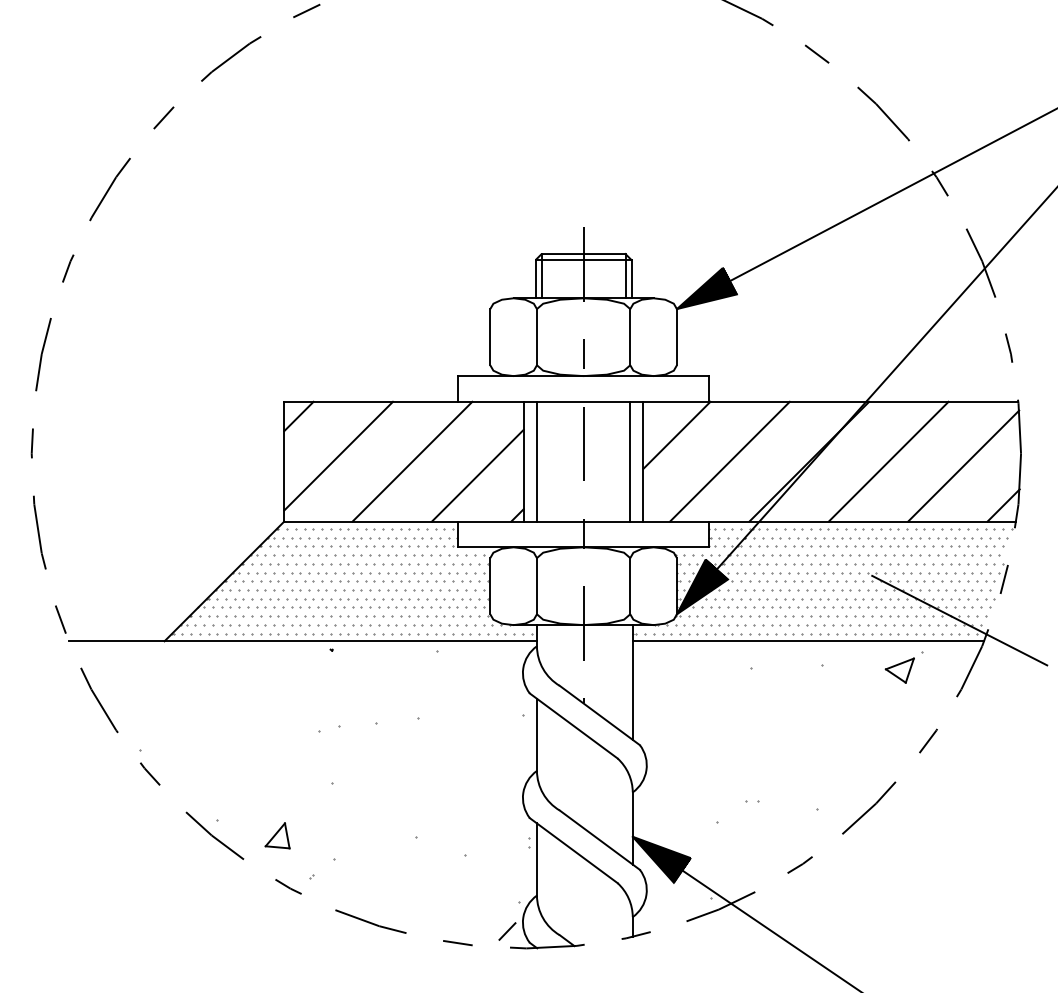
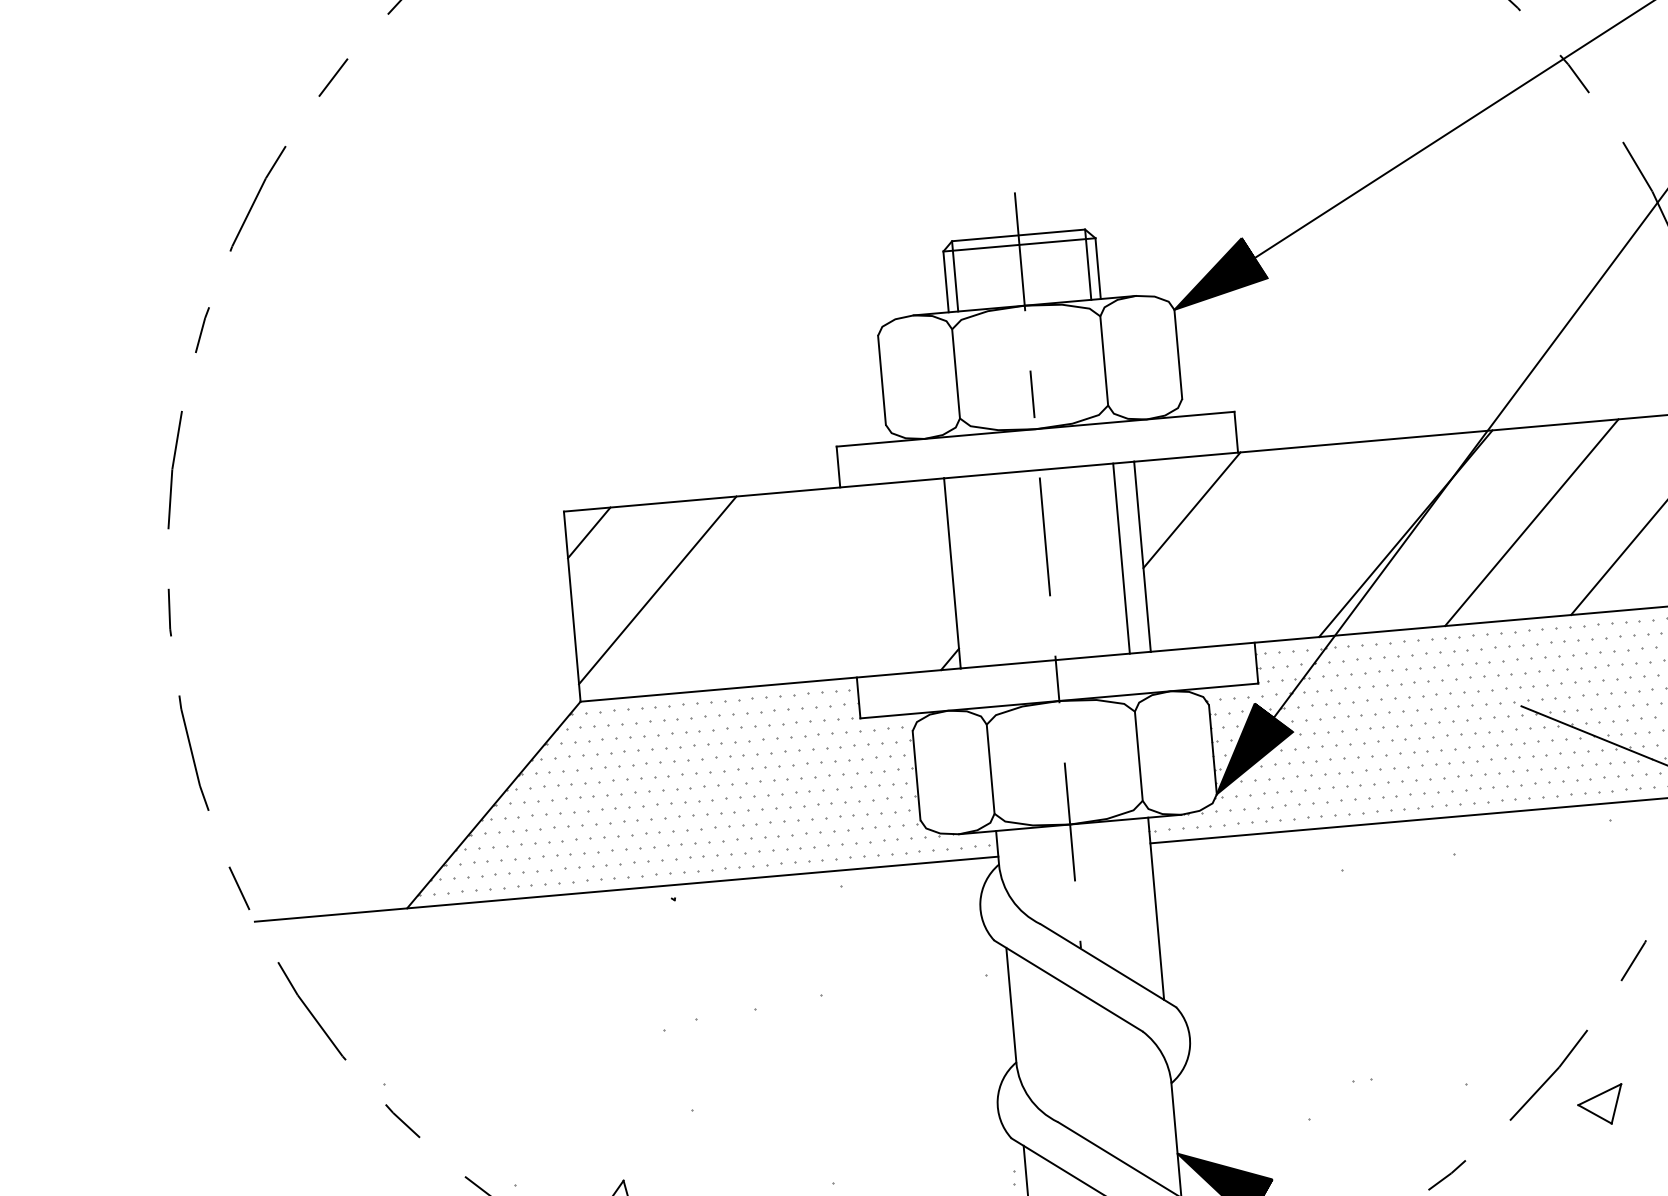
line: (412, 461) -> (775, 588), removed
line: (536, 461) -> (972, 571), removed
line: (729, 461) -> (1279, 544), removed
line: (477, 475) -> (880, 601), removed
part: (899, 670) -> (1600, 1105), moved

